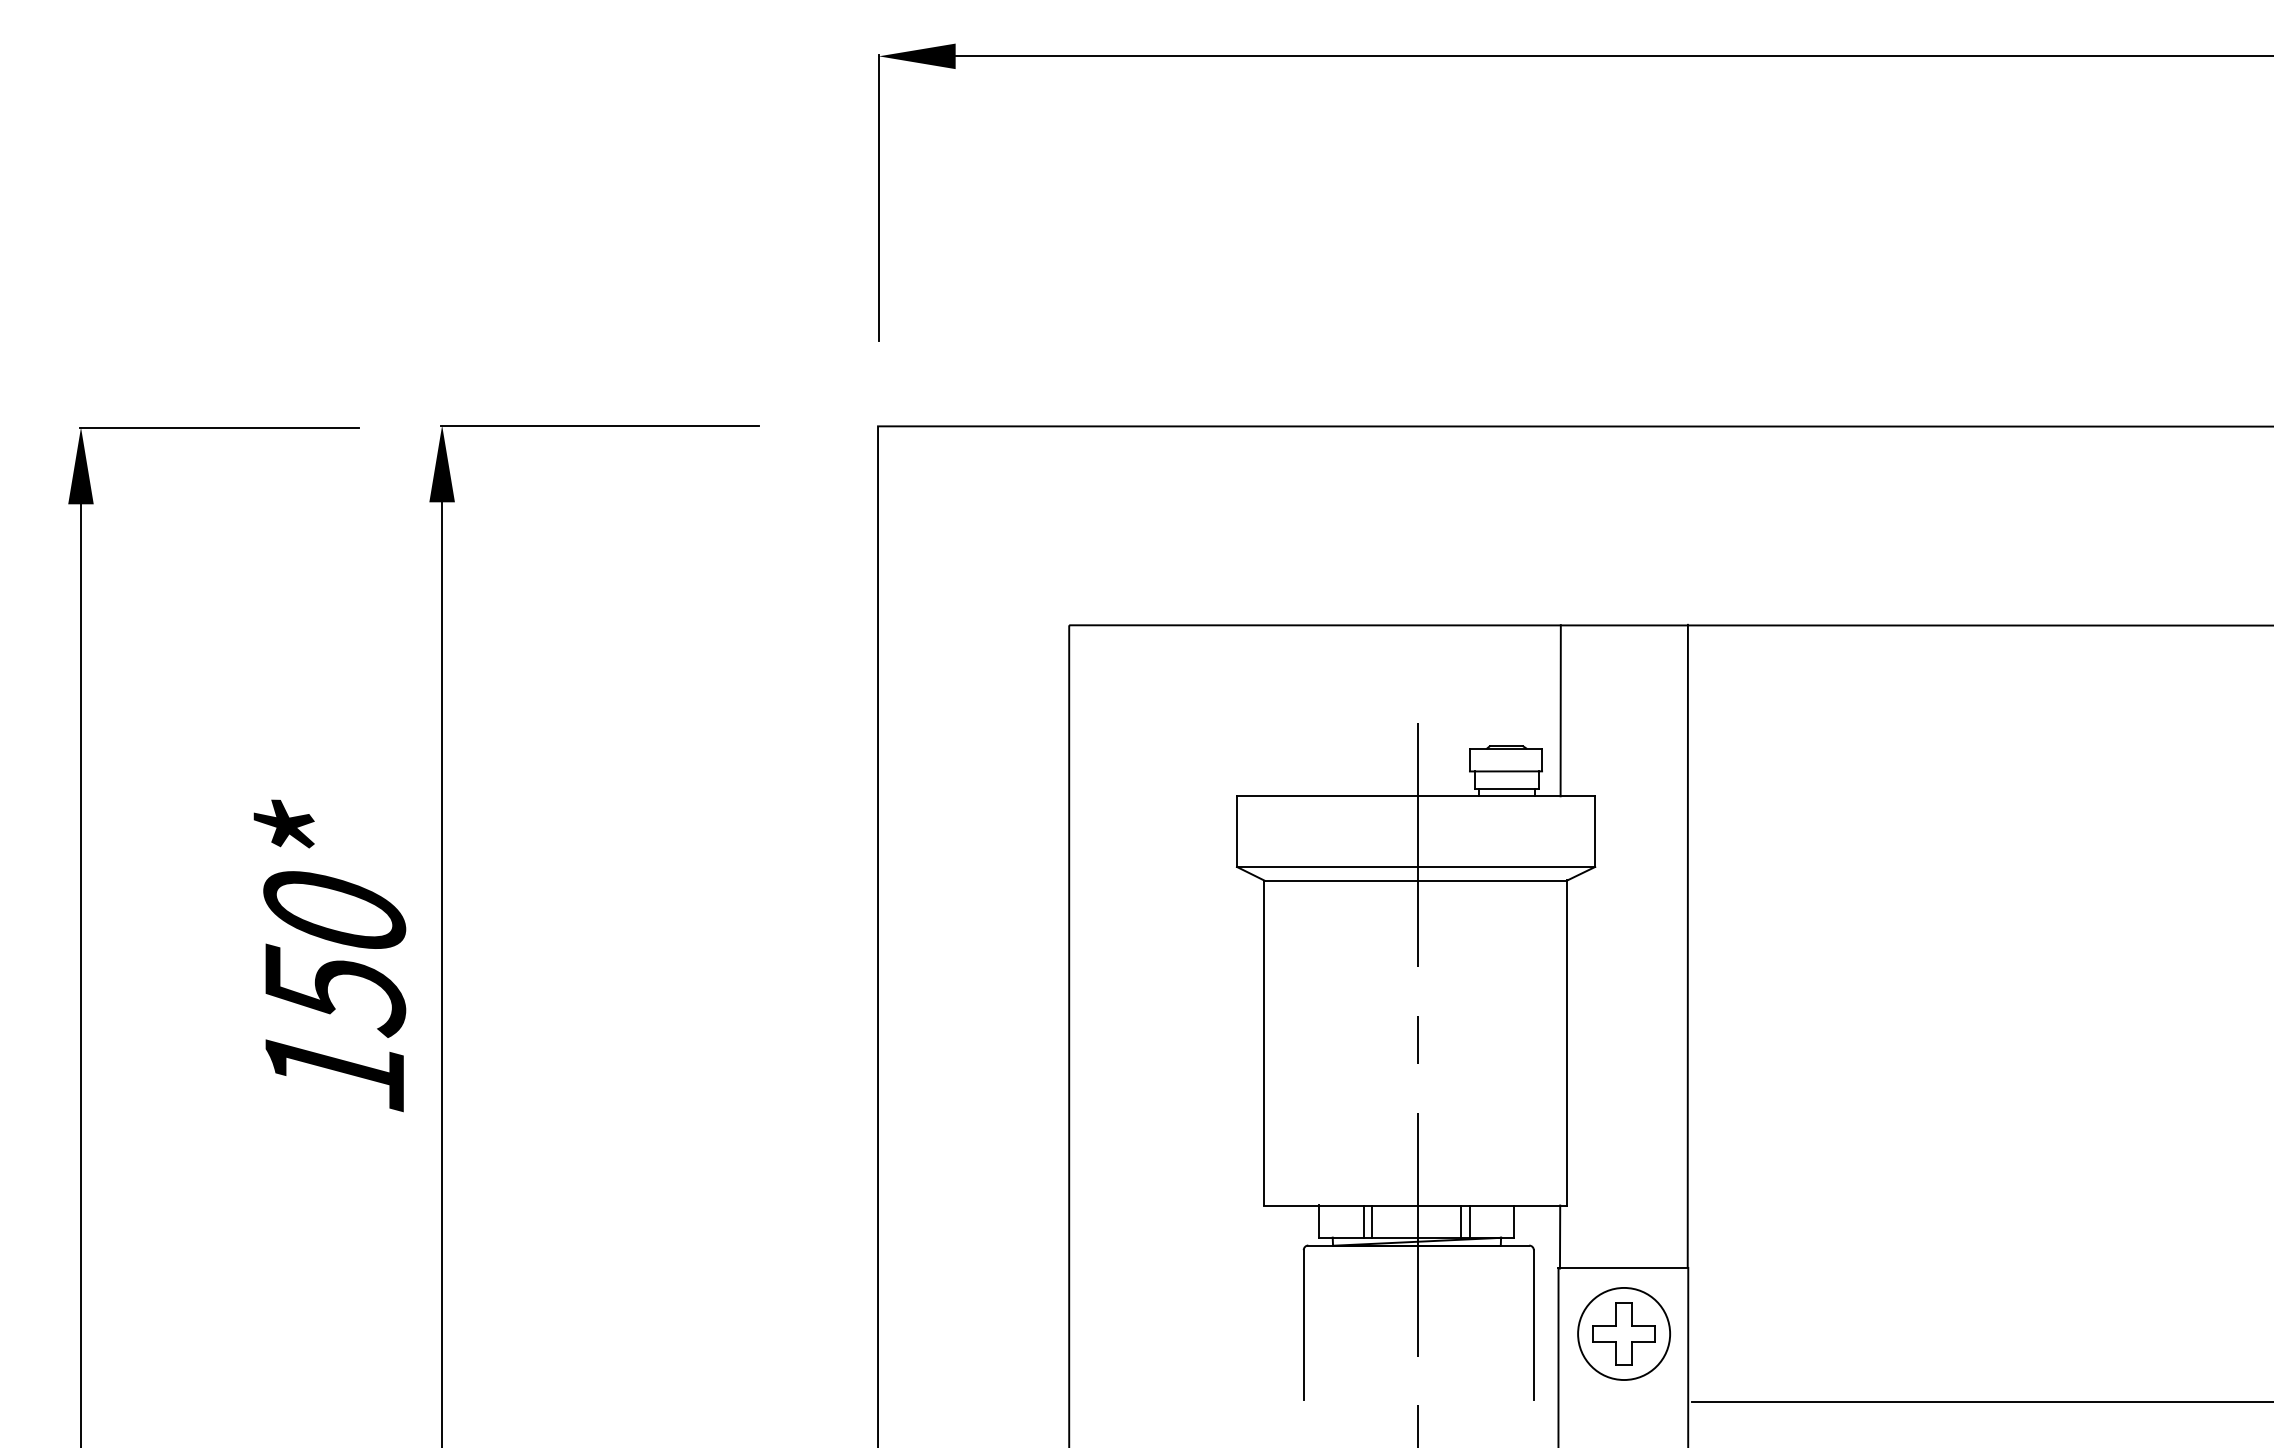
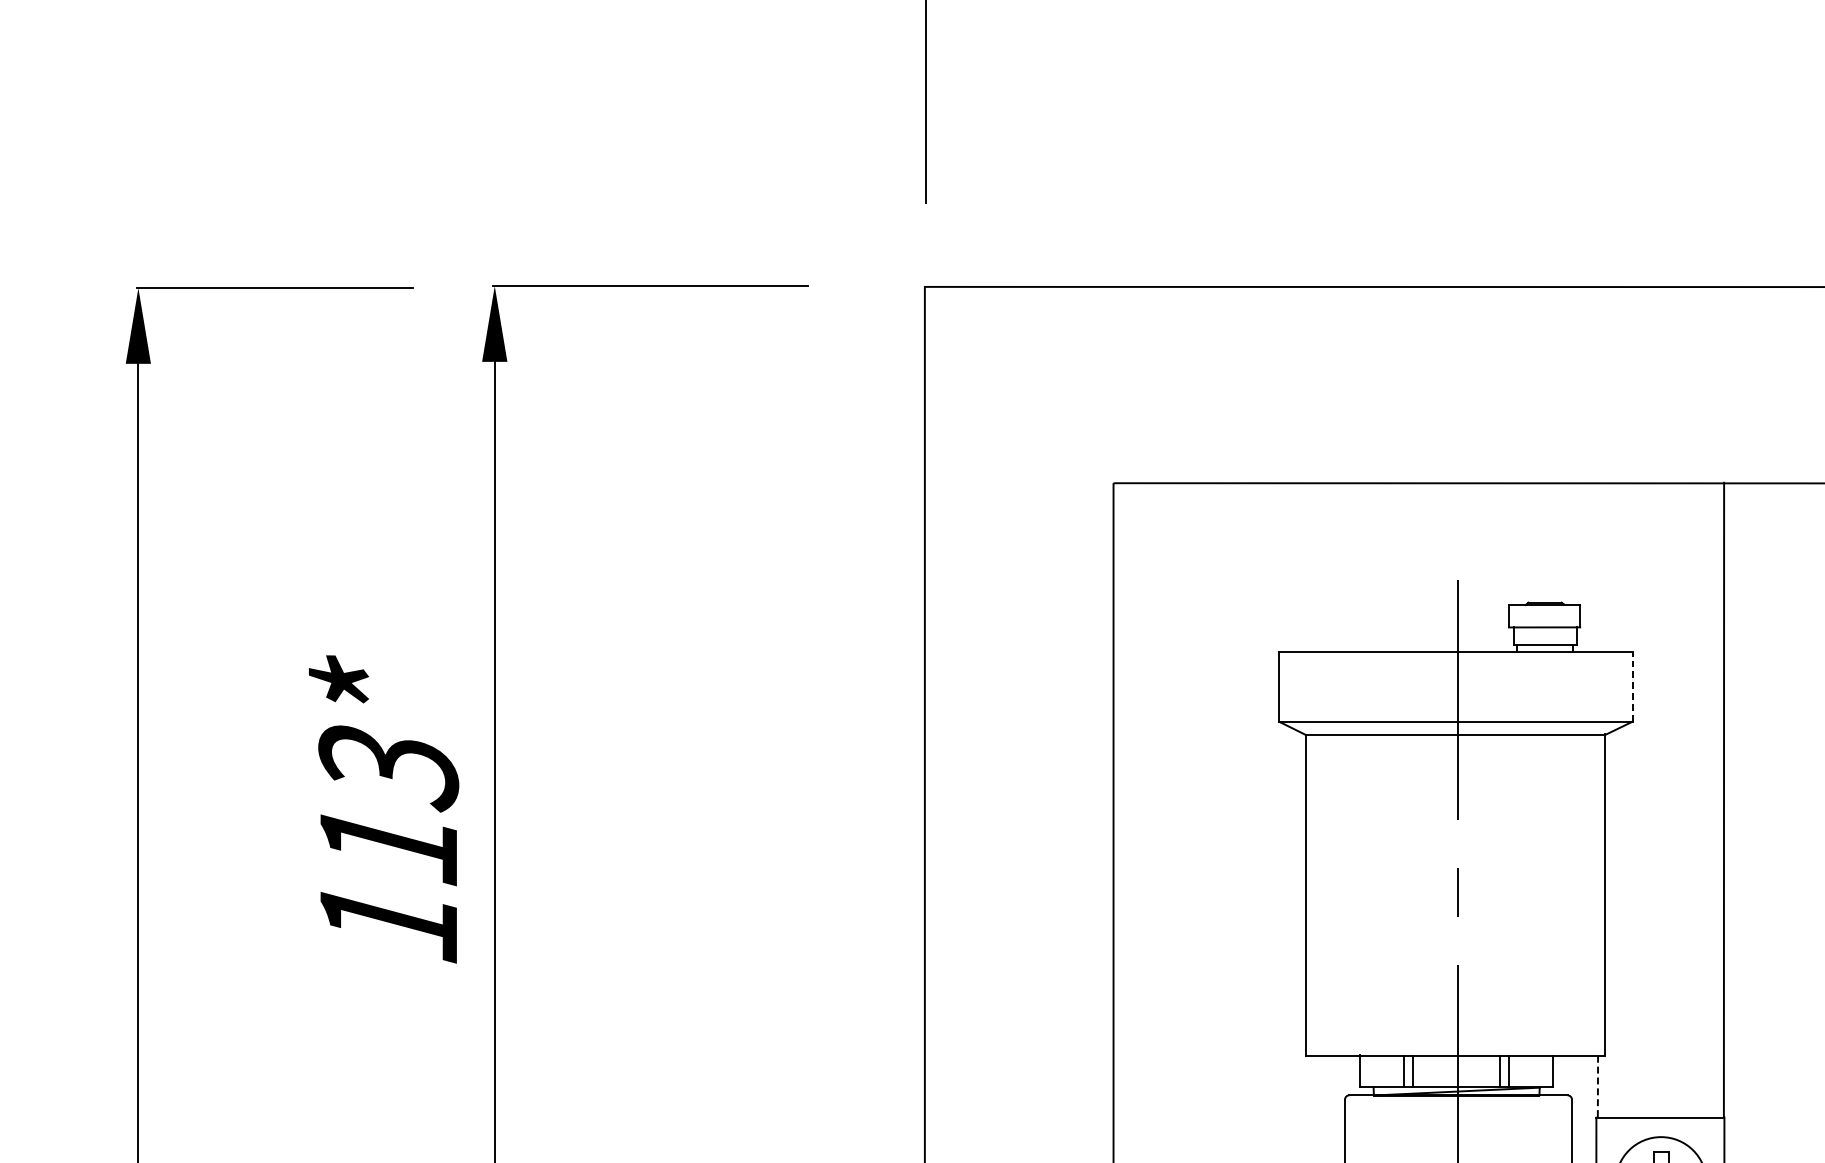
line: (1560, 710) -> (1598, 567), removed
line: (1595, 831) -> (1632, 686), solid -> dashed
text: (334, 953) -> (388, 807), 150* -> 113*
line: (1560, 1237) -> (1598, 1087), solid -> dashed

